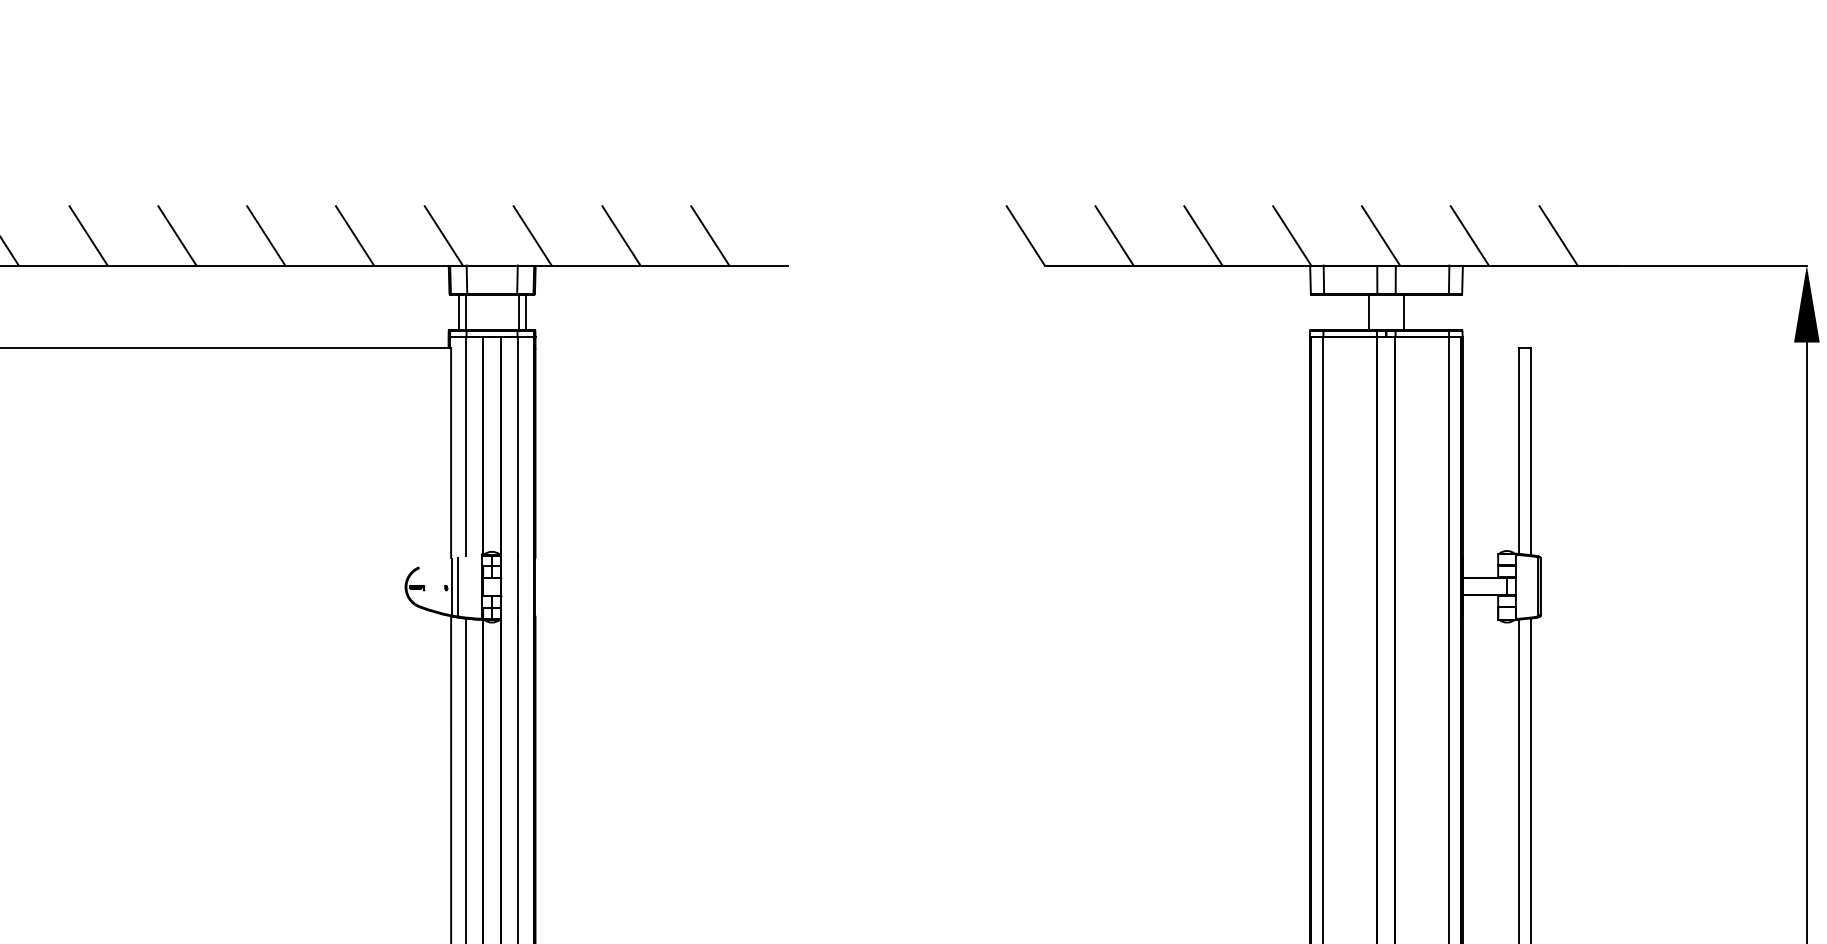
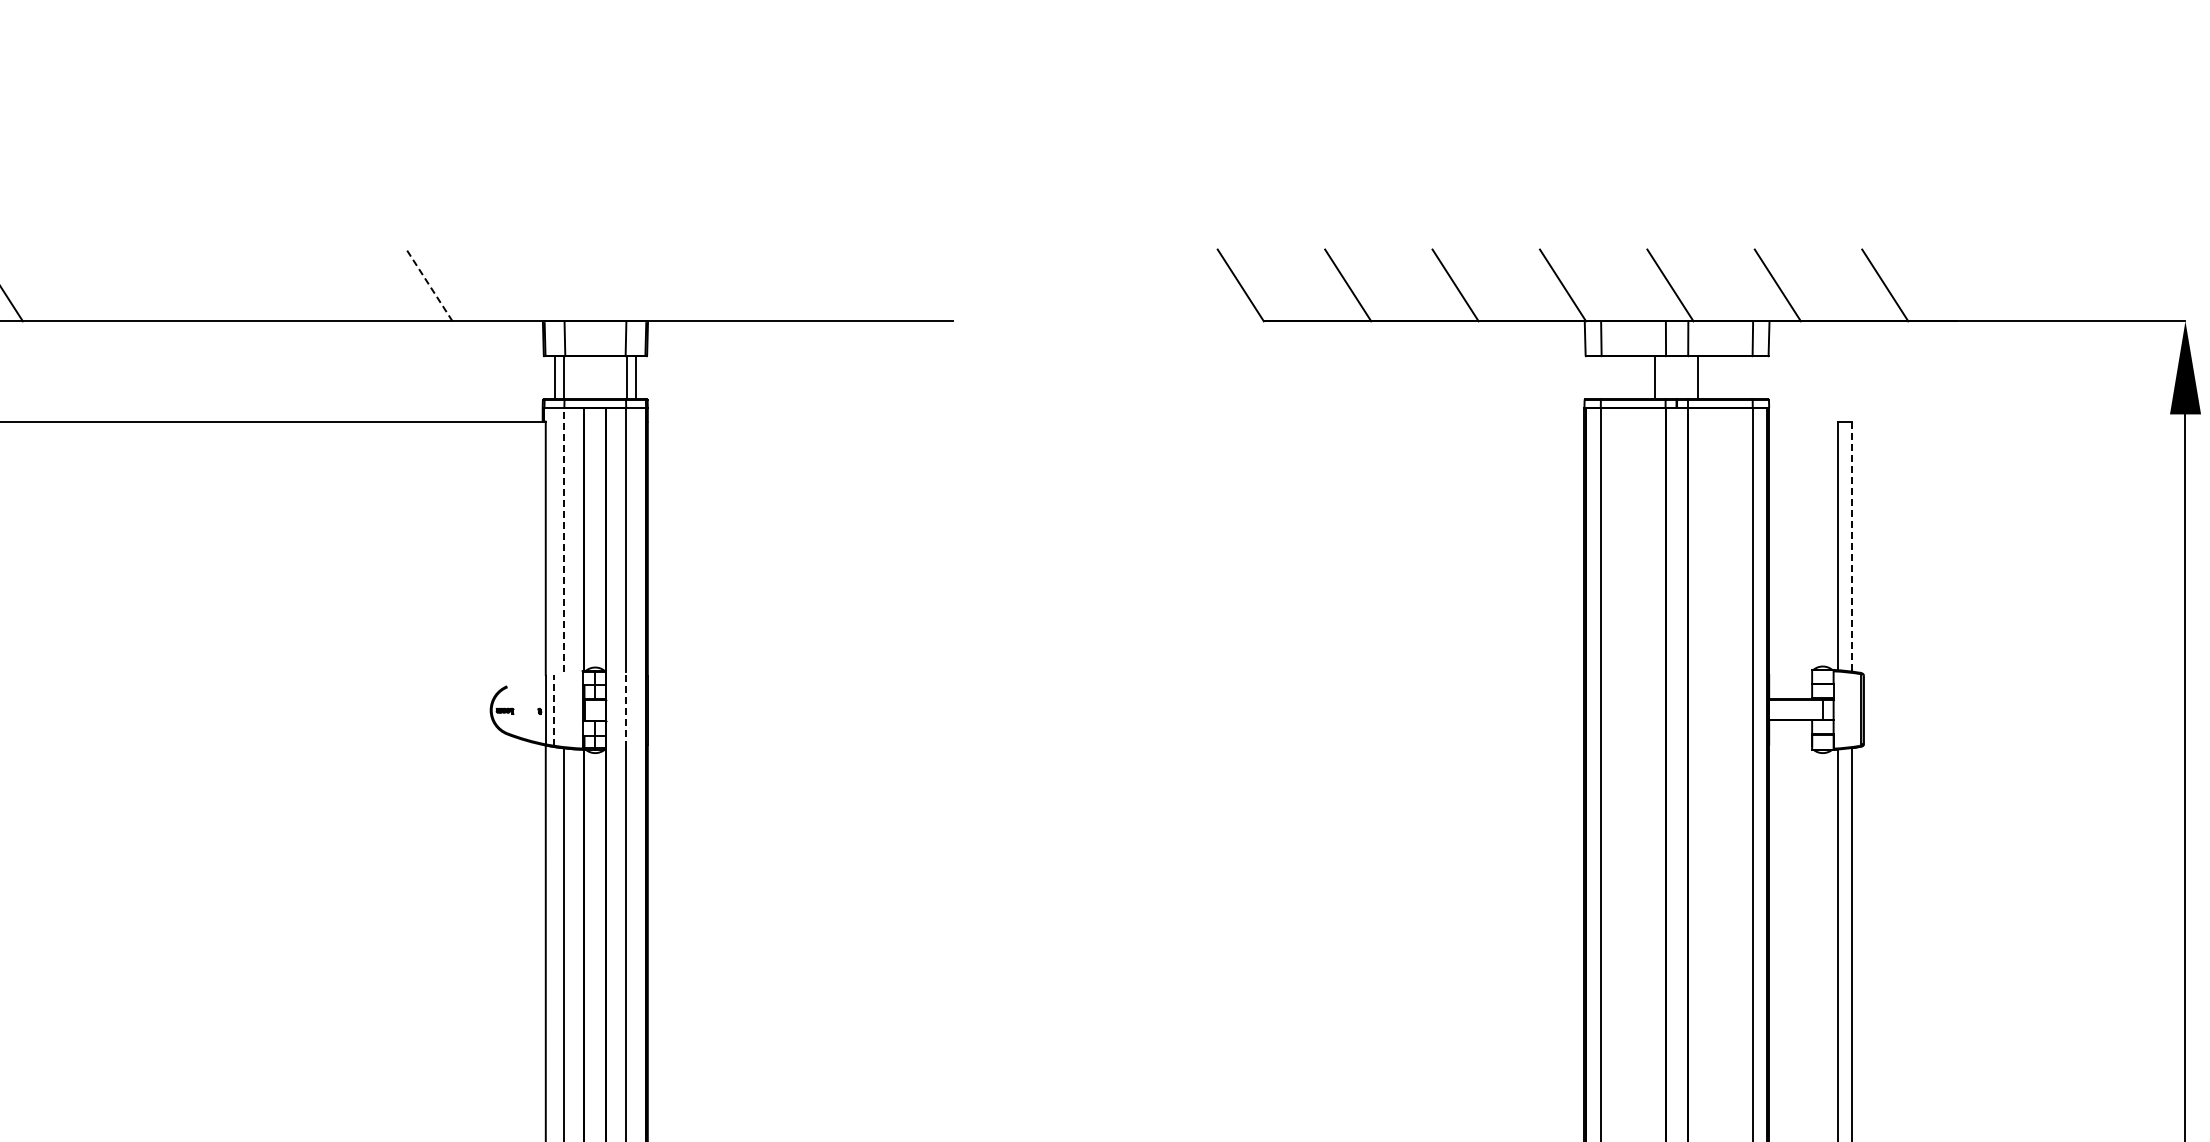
line: (88, 235) -> (107, 285), removed
line: (177, 235) -> (214, 285), removed
line: (266, 235) -> (322, 285), removed
line: (354, 235) -> (429, 285), solid -> dashed
line: (443, 235) -> (536, 285), removed
line: (532, 235) -> (644, 285), removed
line: (621, 235) -> (751, 285), removed
line: (710, 235) -> (859, 285), removed
line: (466, 445) -> (564, 539), solid -> dashed
line: (1531, 450) -> (1852, 545), solid -> dashed
line: (458, 586) -> (554, 709), solid -> dashed
line: (517, 586) -> (626, 709), solid -> dashed

